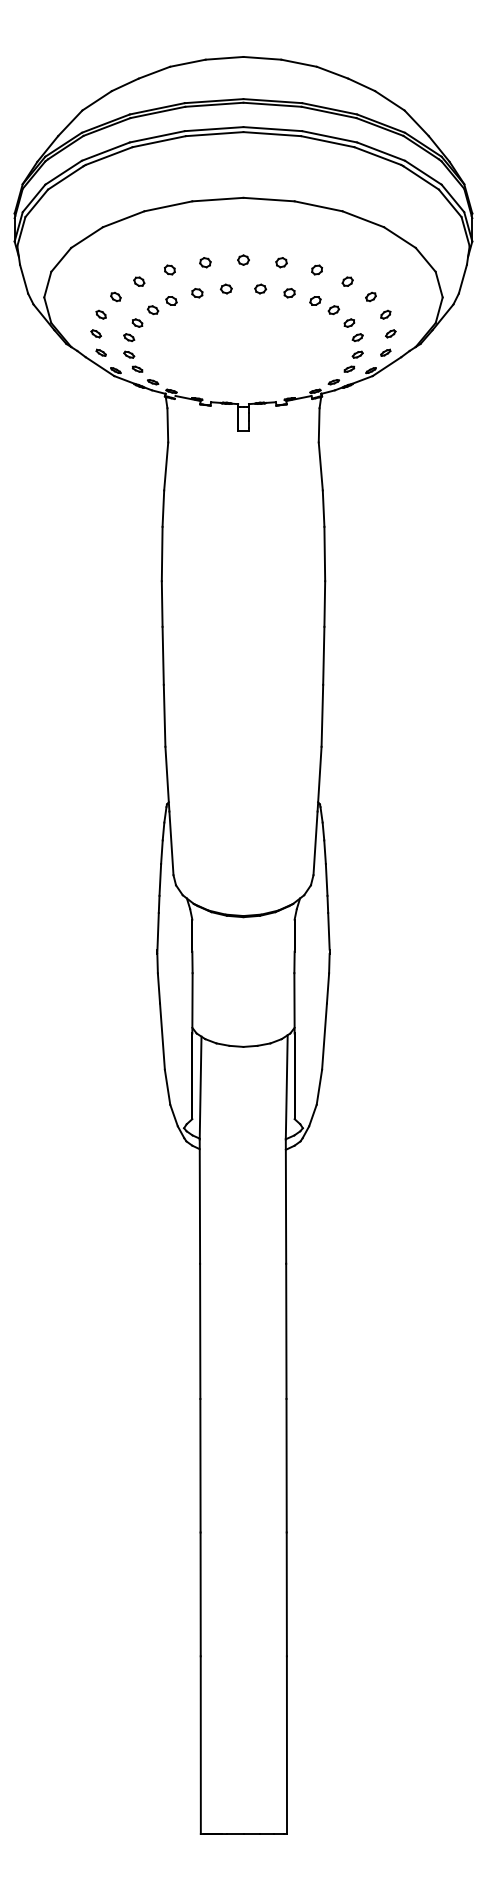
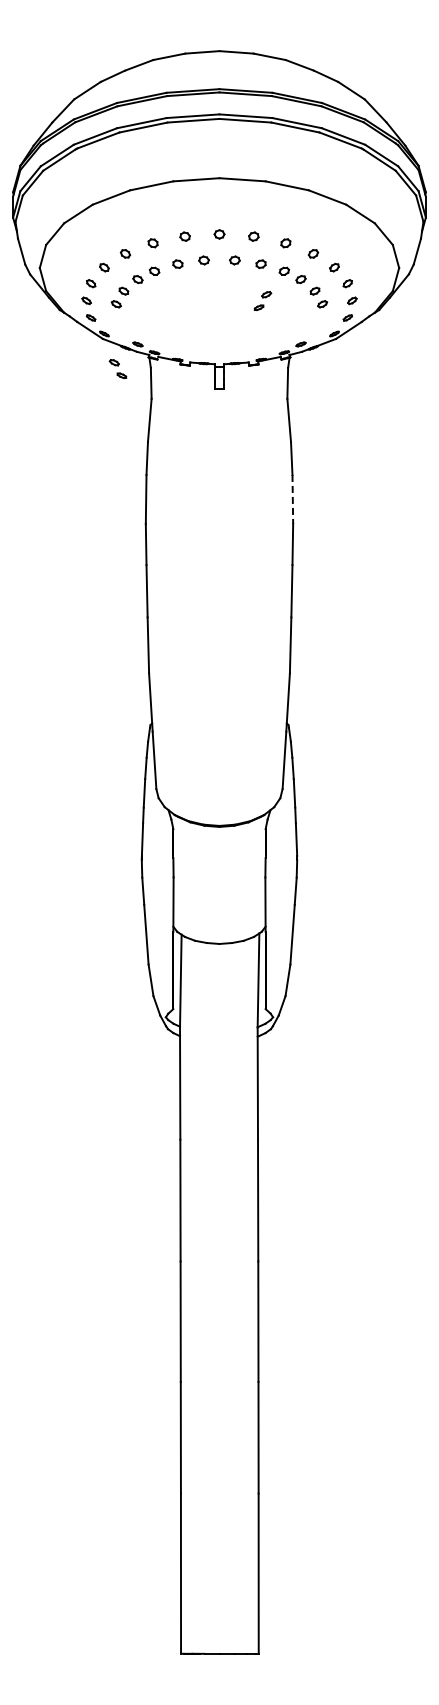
part: (132, 361) -> (117, 368), moved
part: (353, 361) -> (262, 300), moved
line: (324, 554) -> (292, 499), solid -> dashed

